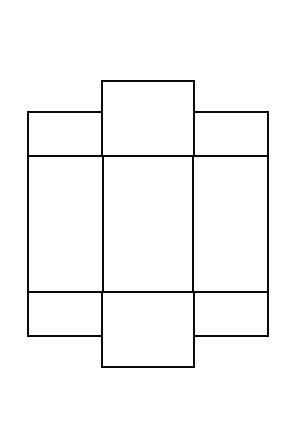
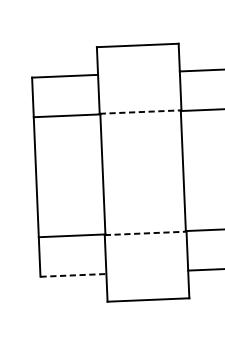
line: (148, 155) -> (141, 111), solid -> dashed
line: (148, 292) -> (146, 233), solid -> dashed
line: (65, 336) -> (74, 275), solid -> dashed

